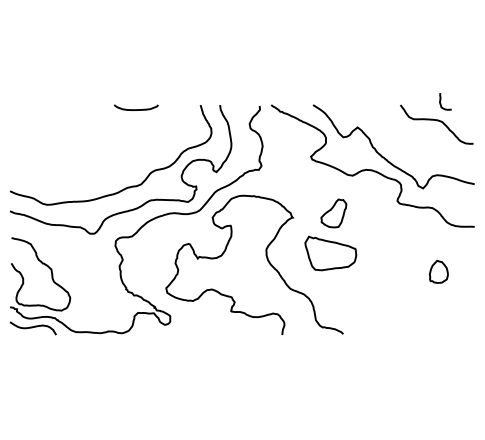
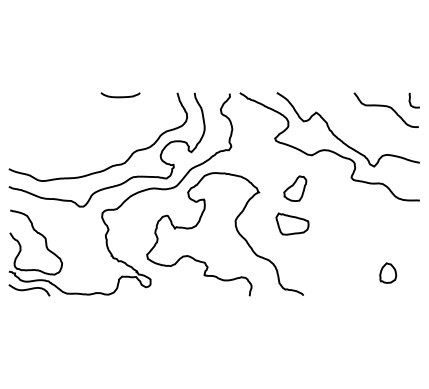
curve: (441, 100) -> (410, 99), moved
part: (330, 253) -> (292, 224), size x0.71
part: (438, 271) -> (387, 272), moved

